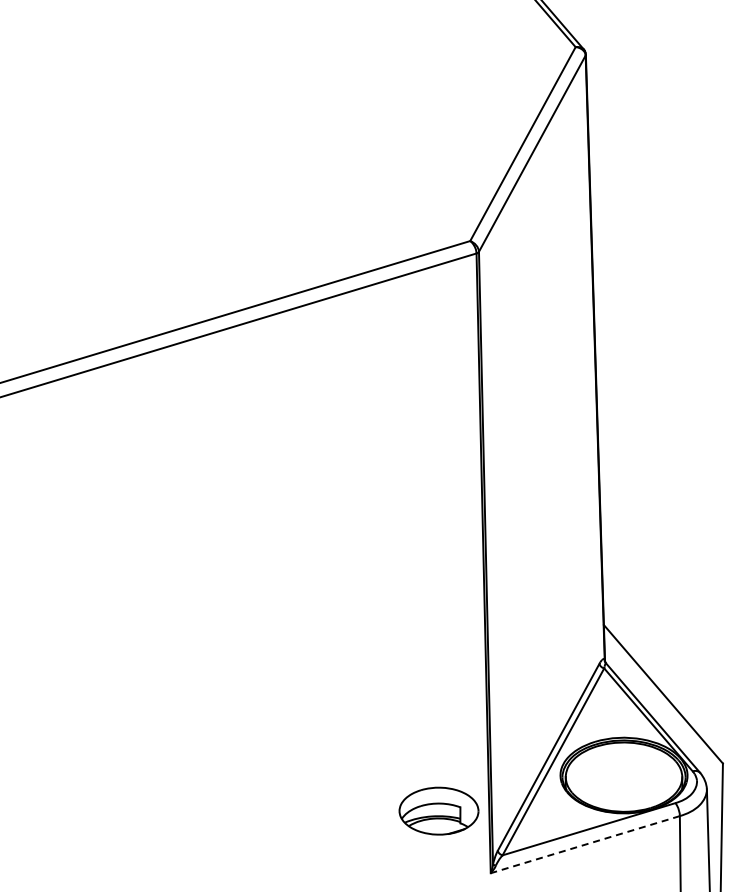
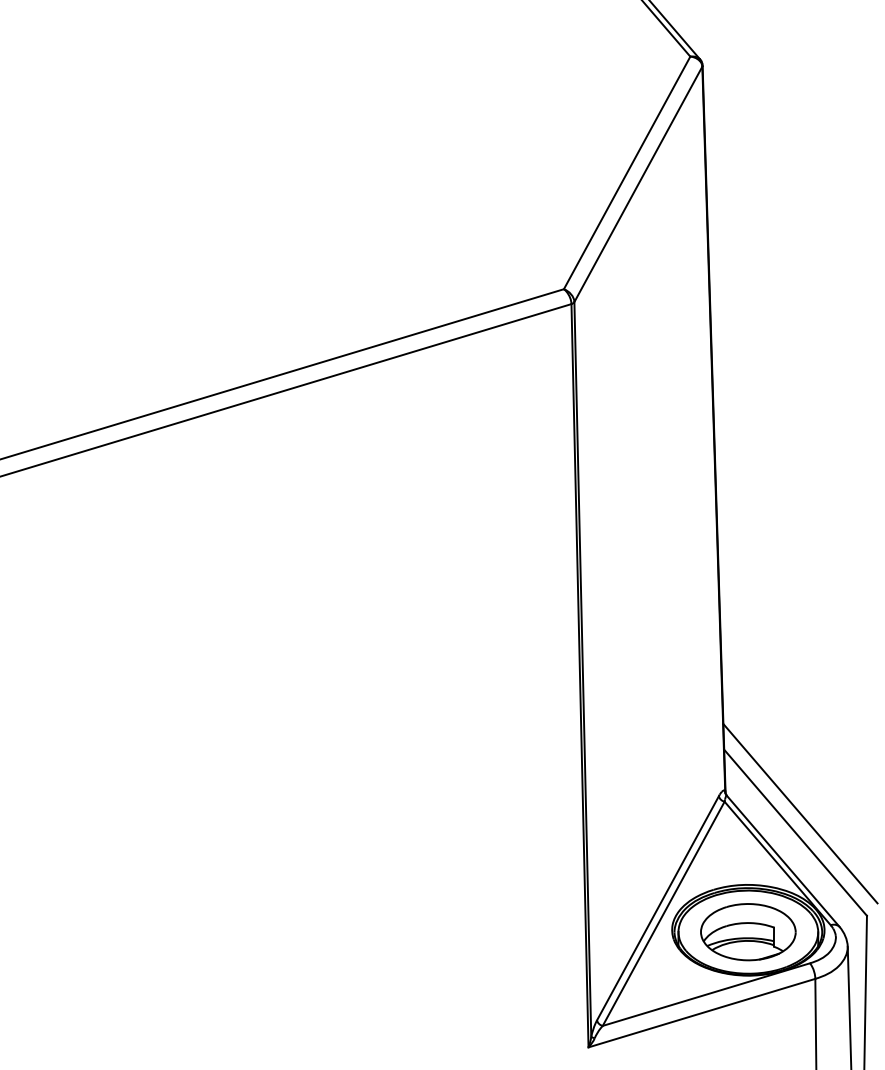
line: (667, 678) -> (800, 813), added
part: (438, 810) -> (747, 931), moved
line: (585, 844) -> (702, 1012), dashed -> solid

